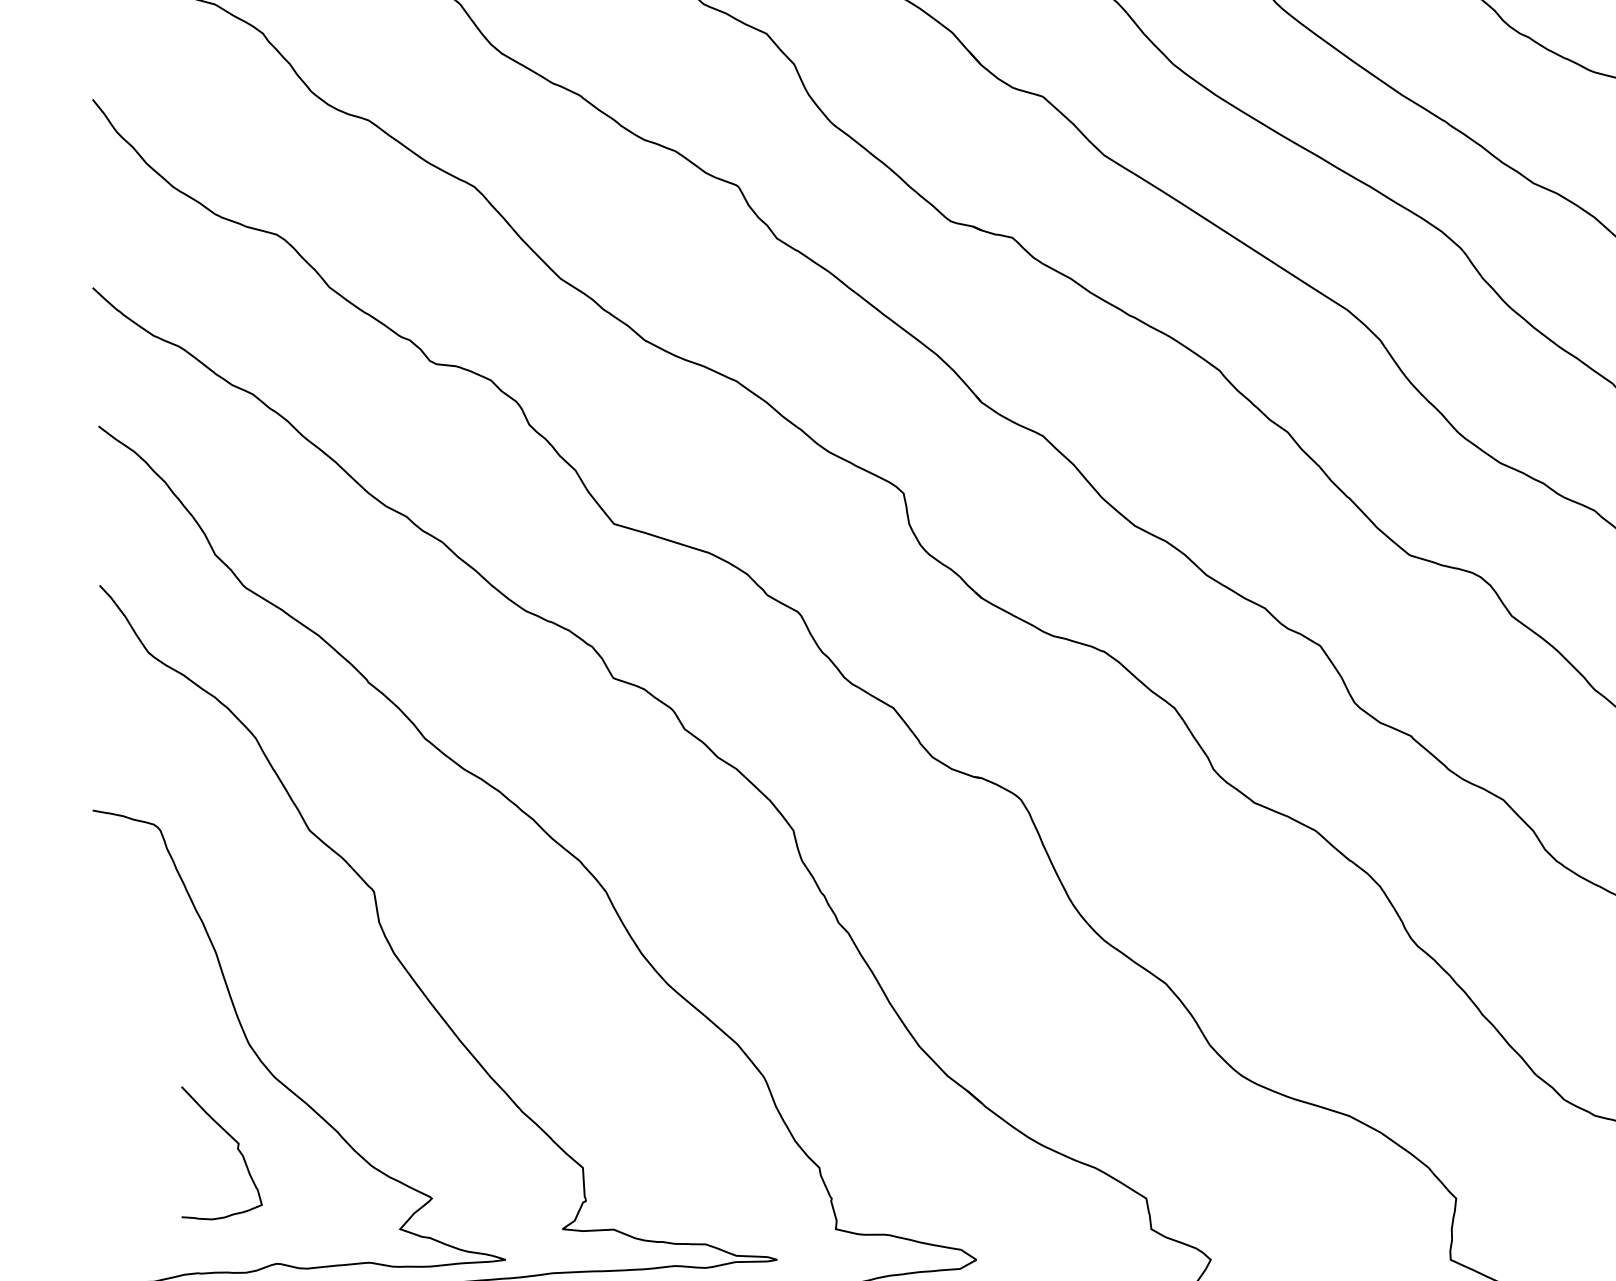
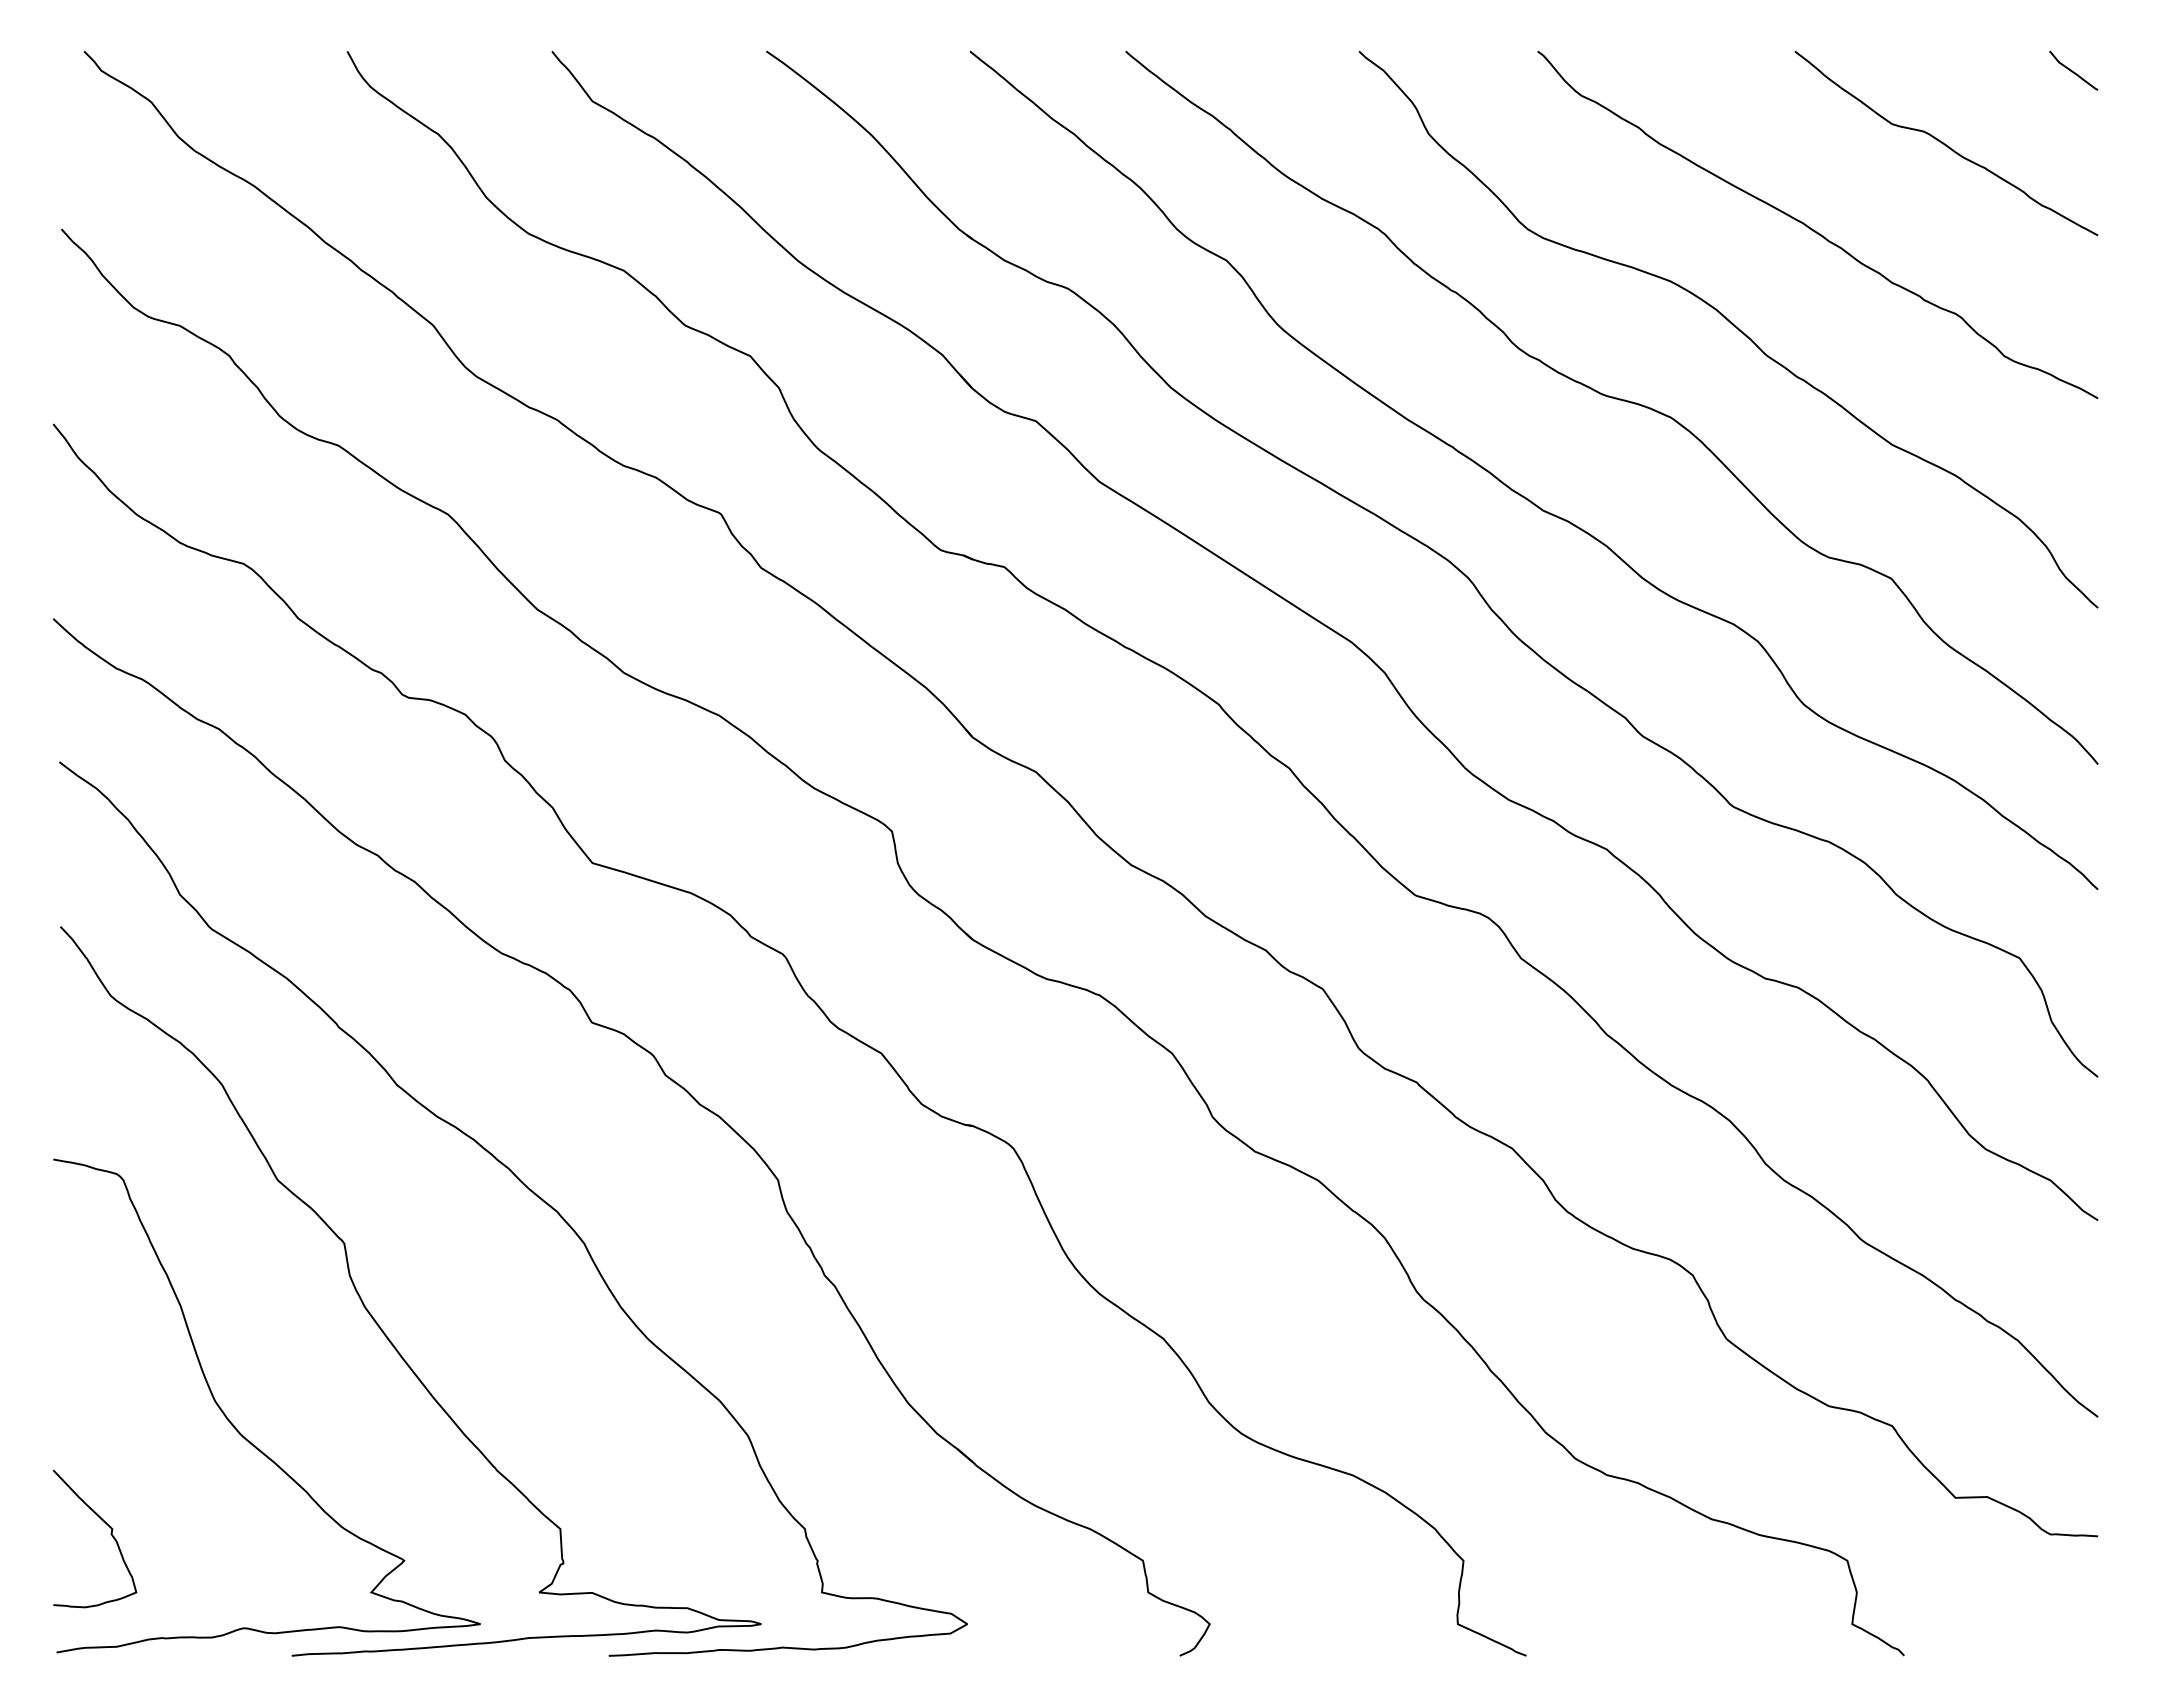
curve: (236, 1148) -> (110, 1534), moved

